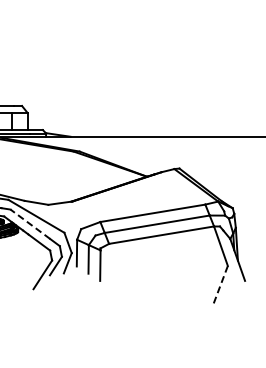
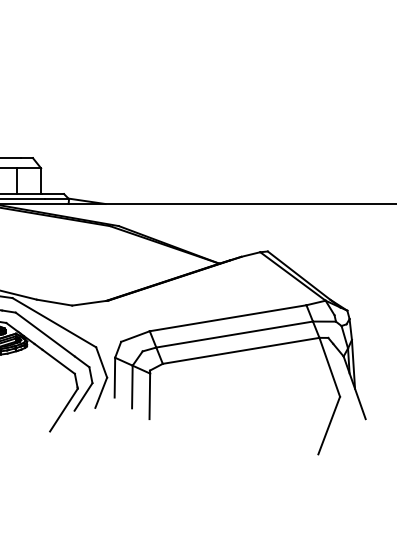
line: (30, 224) -> (45, 334), dashed -> solid
line: (220, 285) -> (329, 425), dashed -> solid

